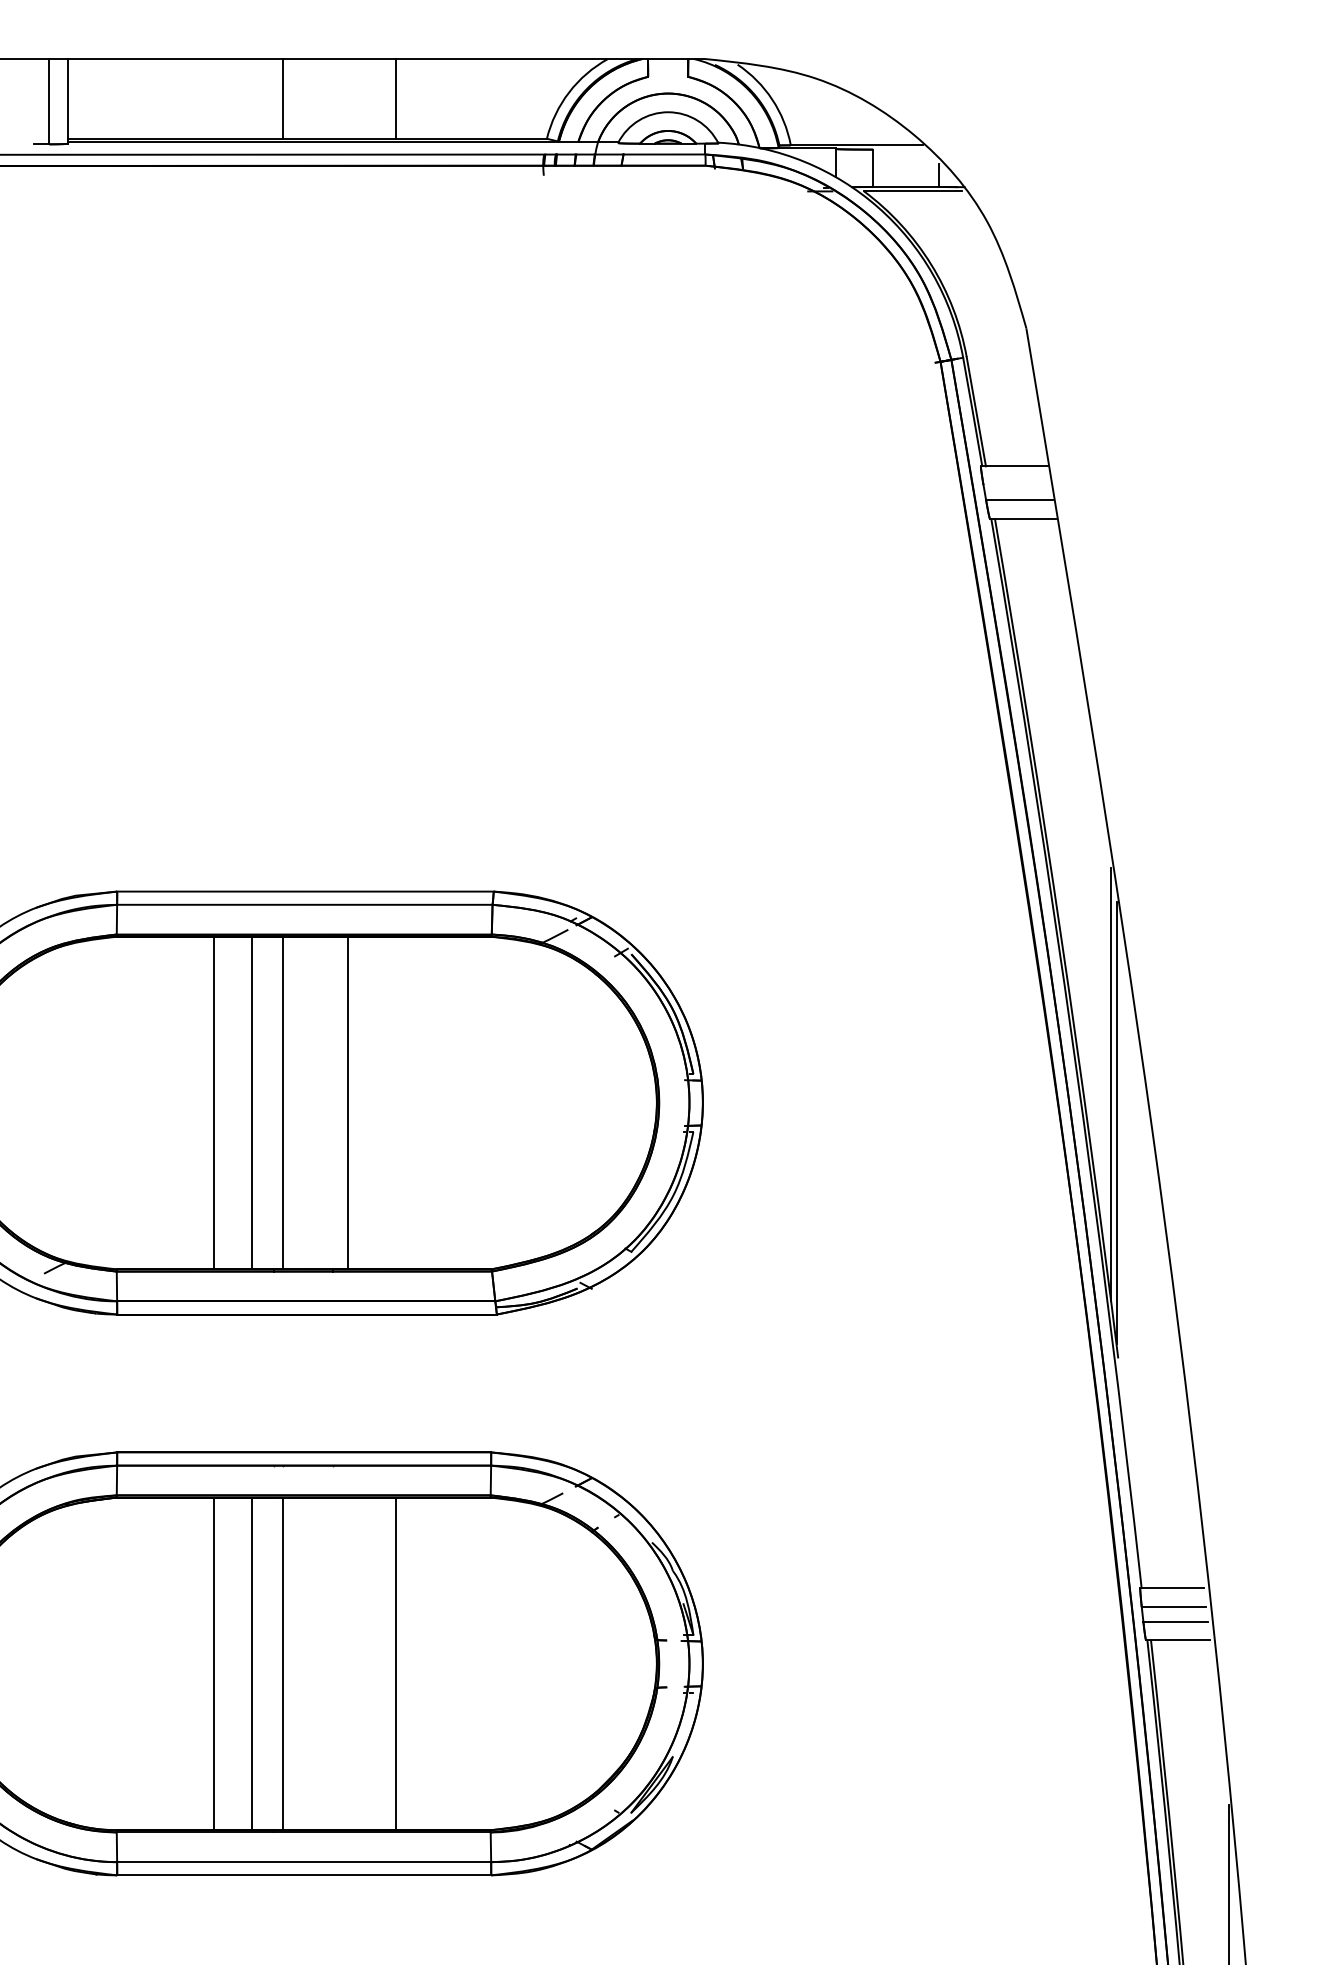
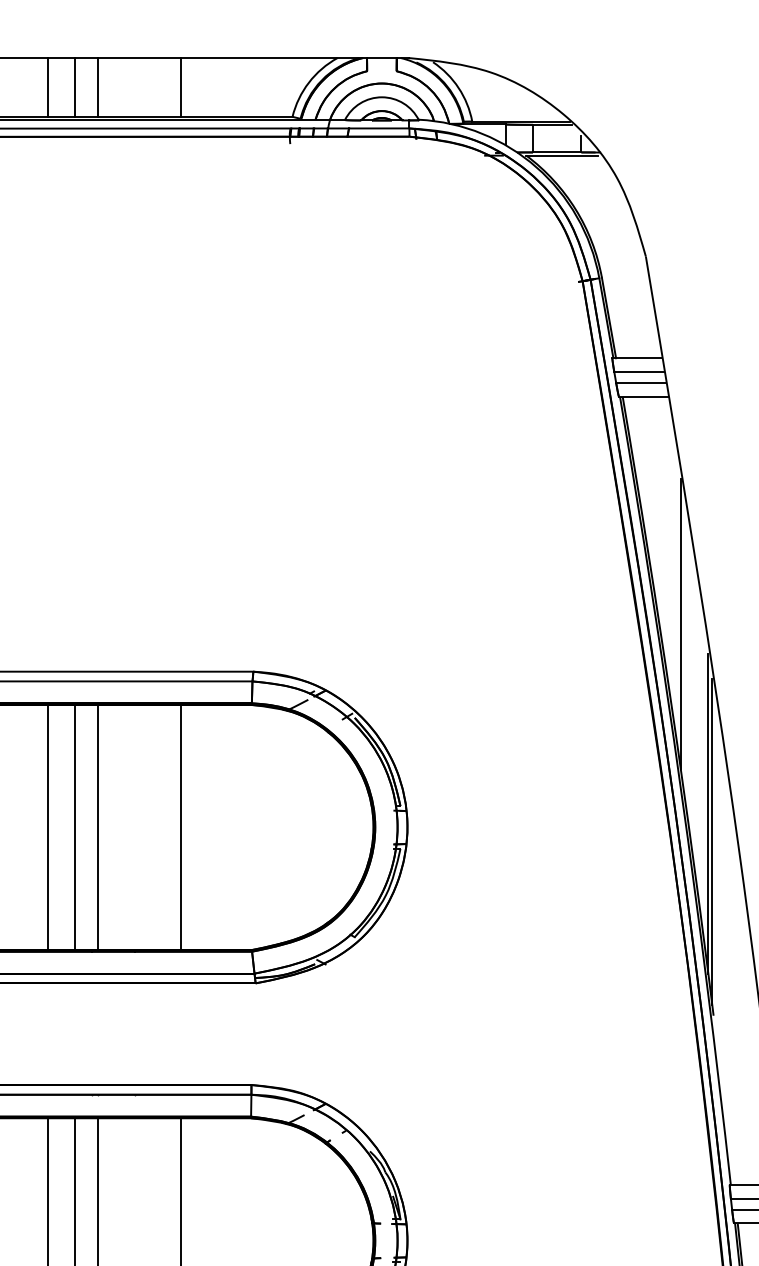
line: (214, 98) -> (47, 87), added
line: (251, 98) -> (74, 87), added
line: (899, 149) -> (552, 124), added
line: (1016, 484) -> (638, 371), added
line: (1073, 826) -> (680, 623), added
line: (347, 1102) -> (180, 827), moved

